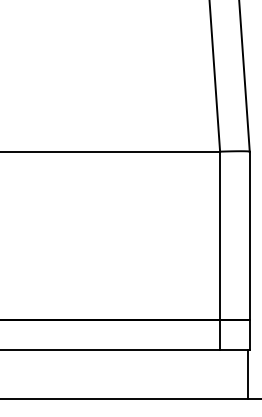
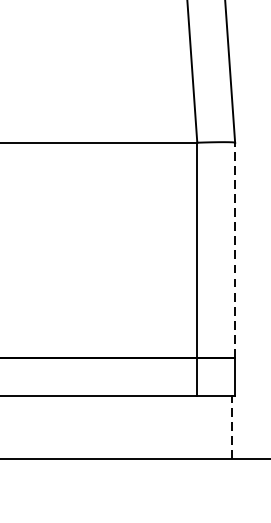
line: (249, 235) -> (234, 249), solid -> dashed
line: (247, 374) -> (232, 426), solid -> dashed

